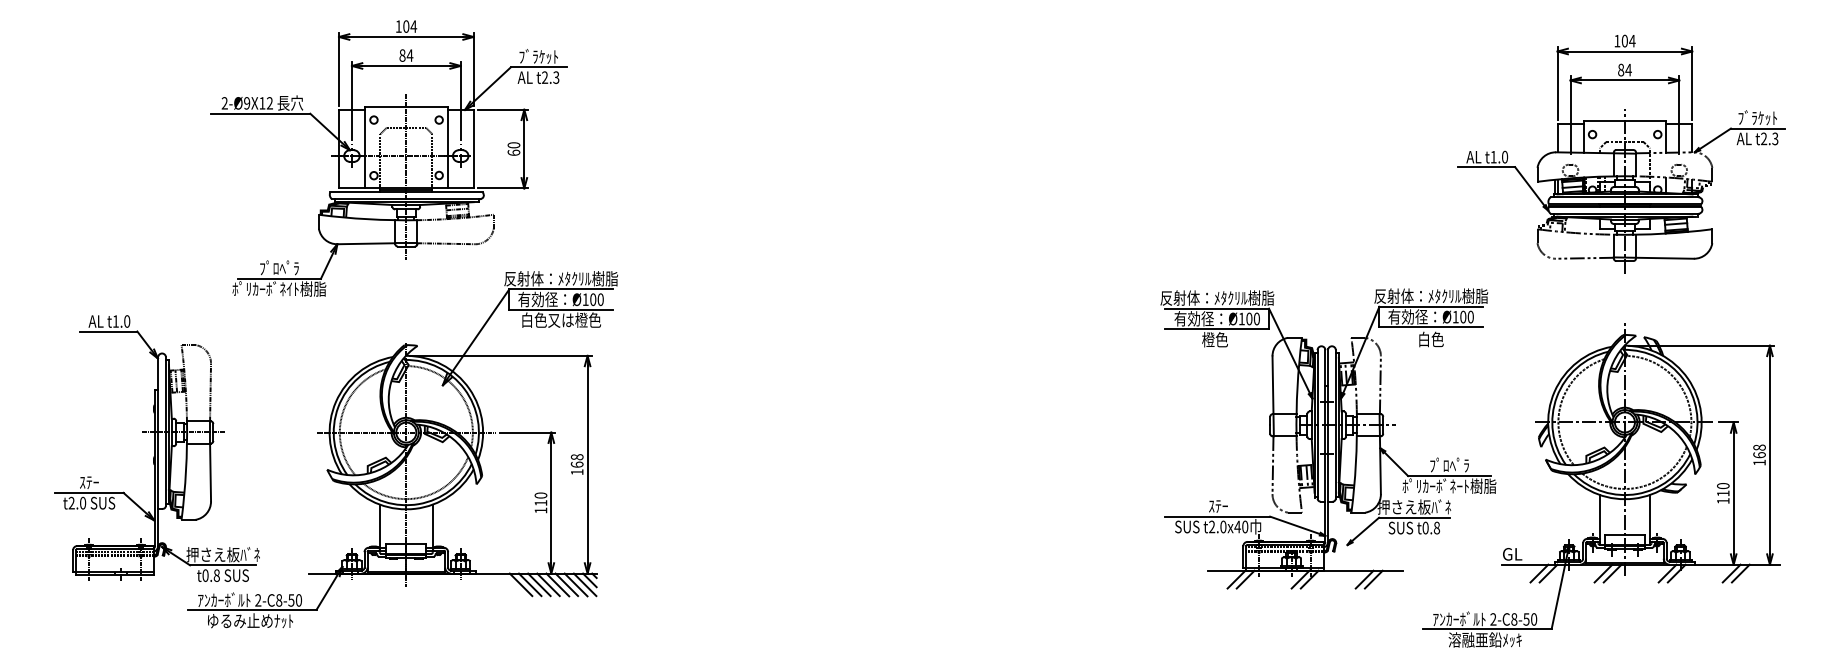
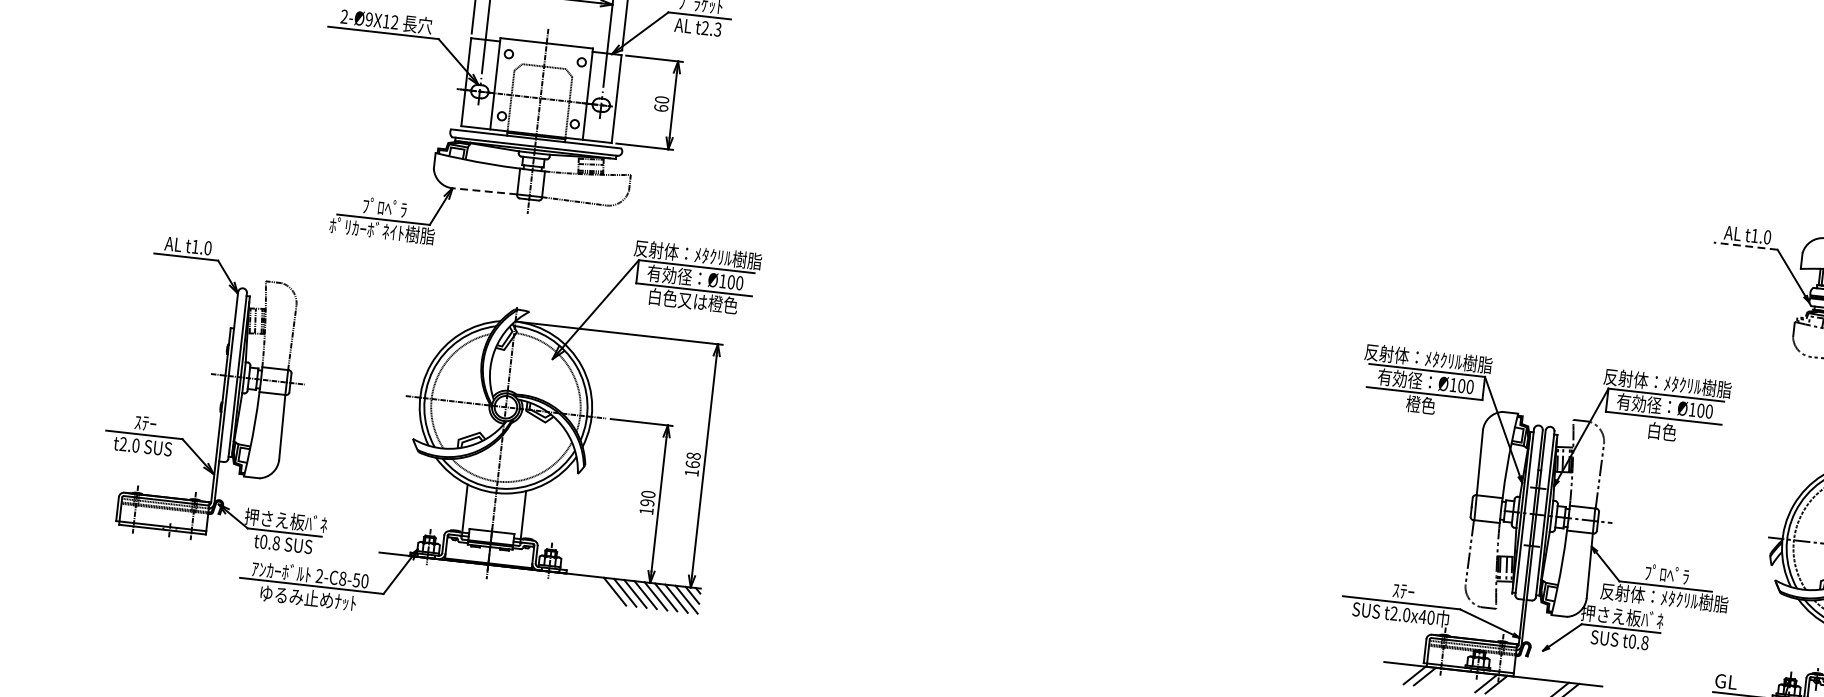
line: (1486, 167) -> (1745, 246), solid -> dashed
line: (366, 243) -> (485, 191), solid -> dashed
text: (1449, 485) -> (1664, 597), ﾎﾟﾘｶｰﾎﾞﾈｰﾄ樹脂 -> 反射体：ﾒﾀｸﾘﾙ樹脂
text: (540, 503) -> (646, 503), 110 -> 190

